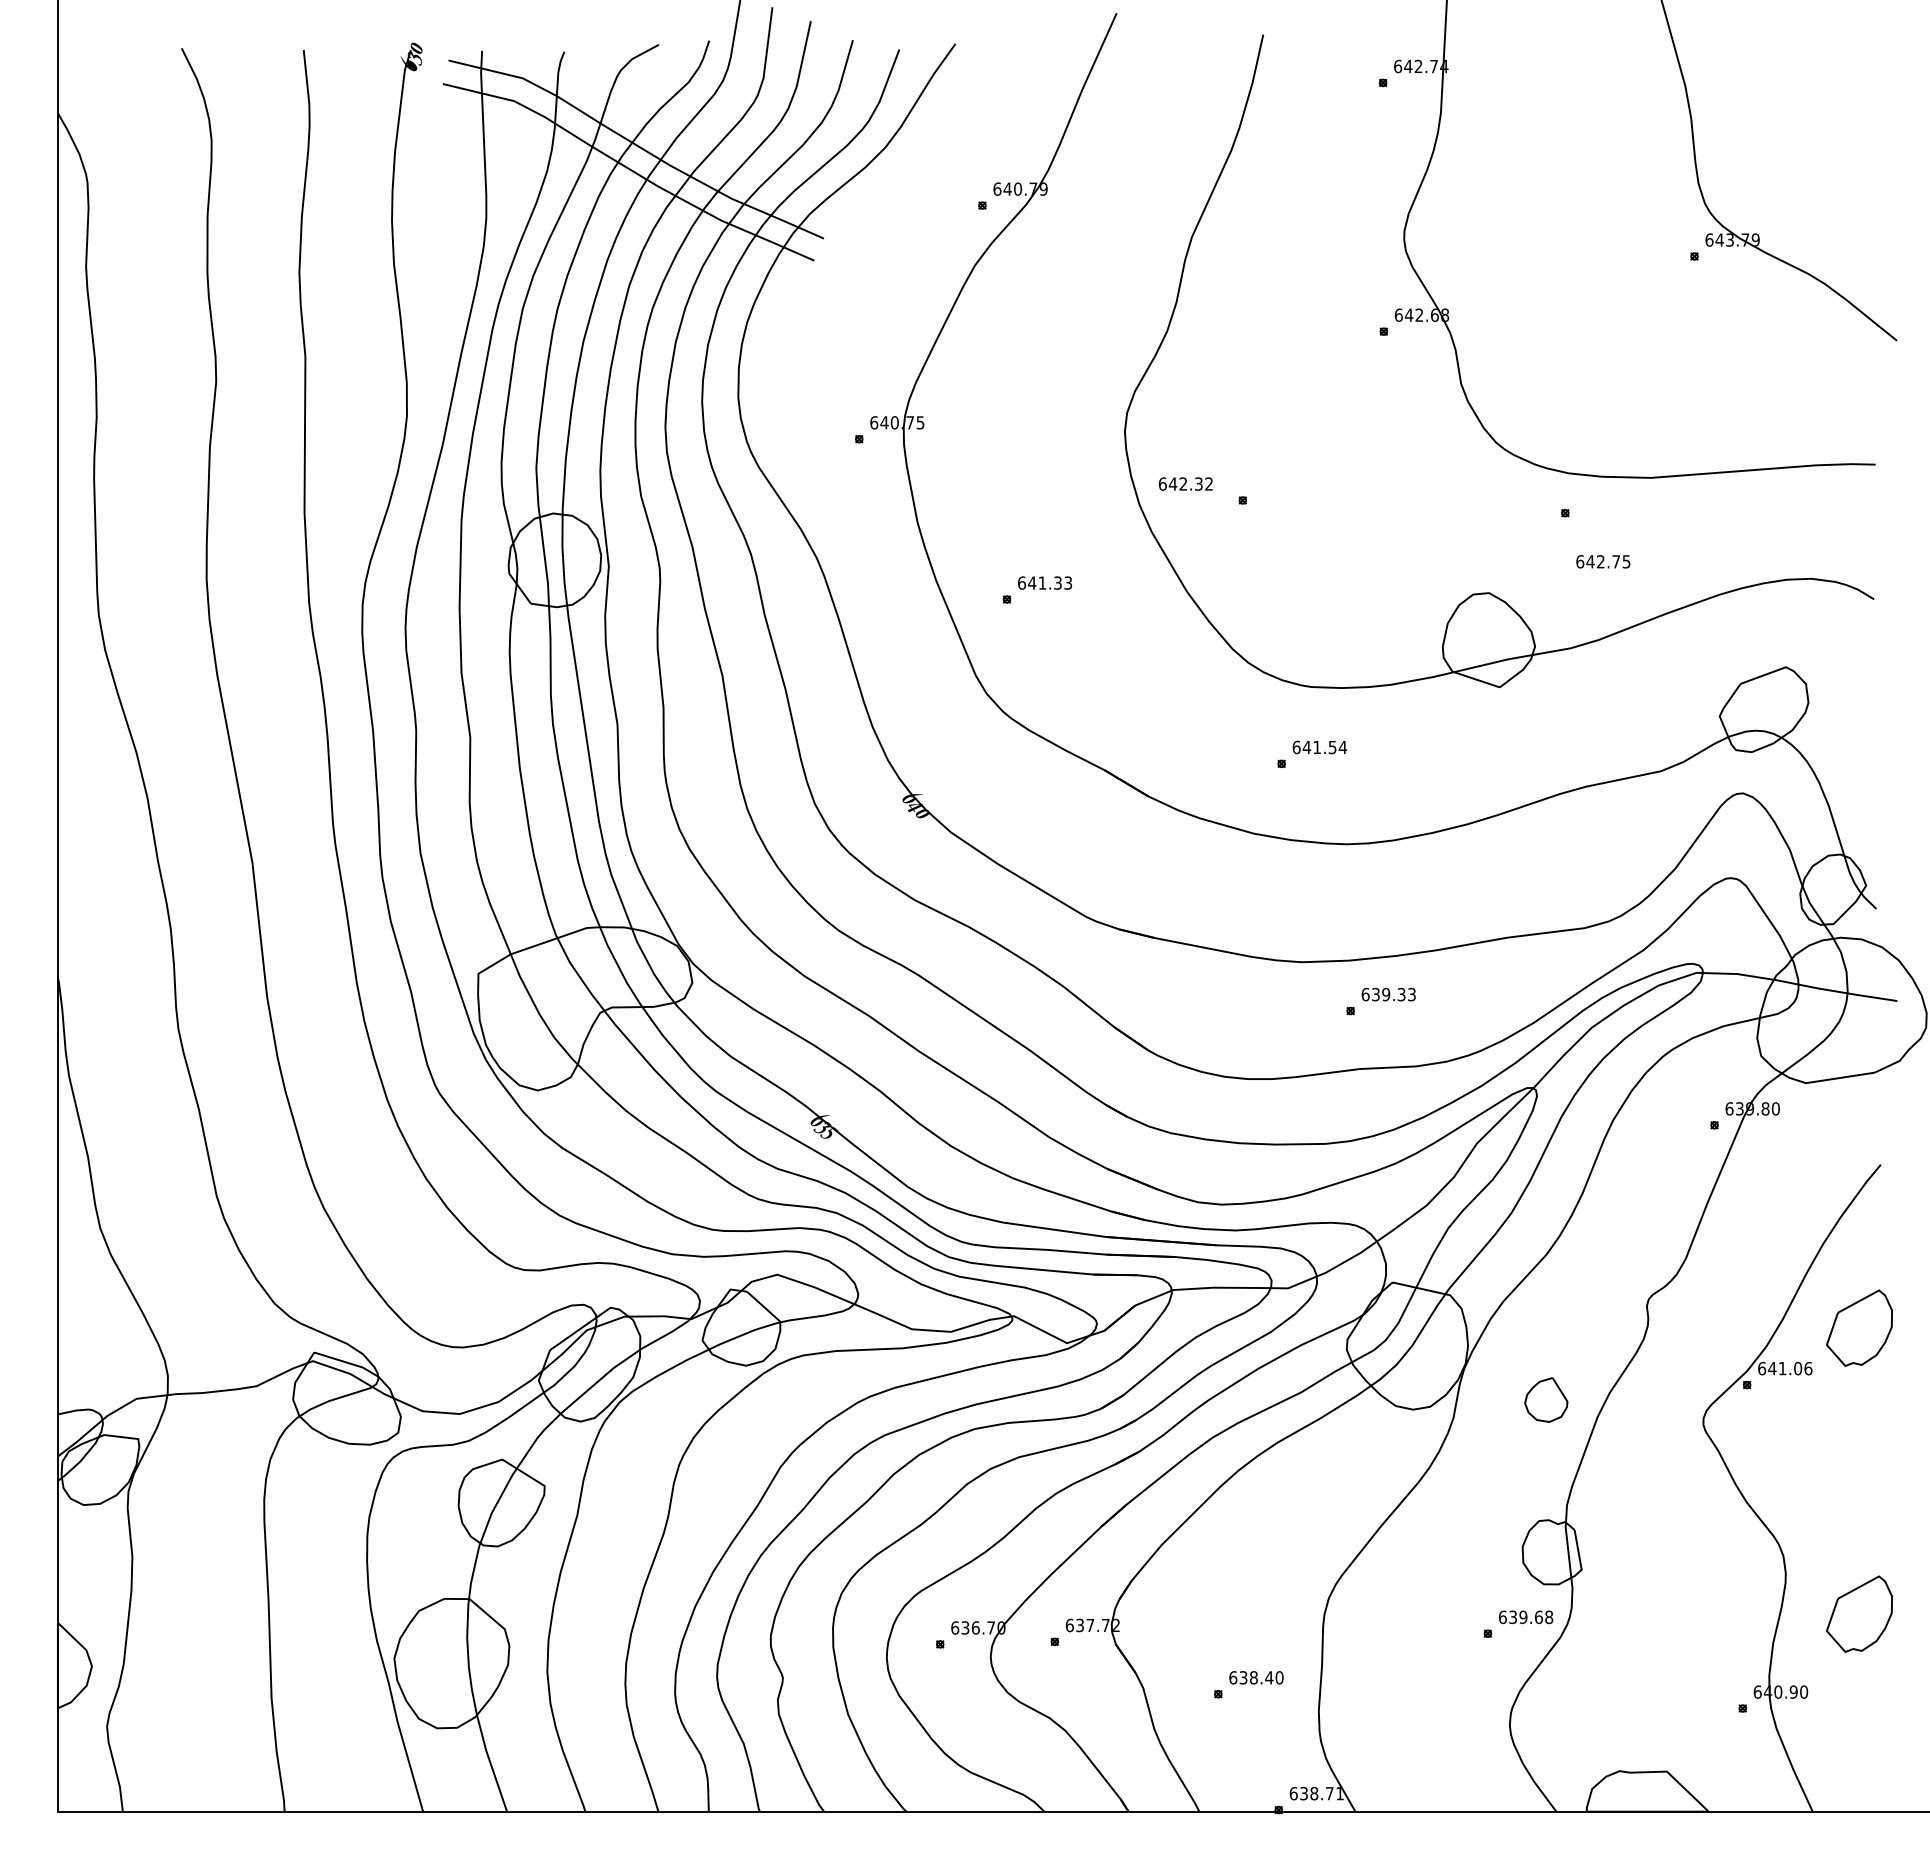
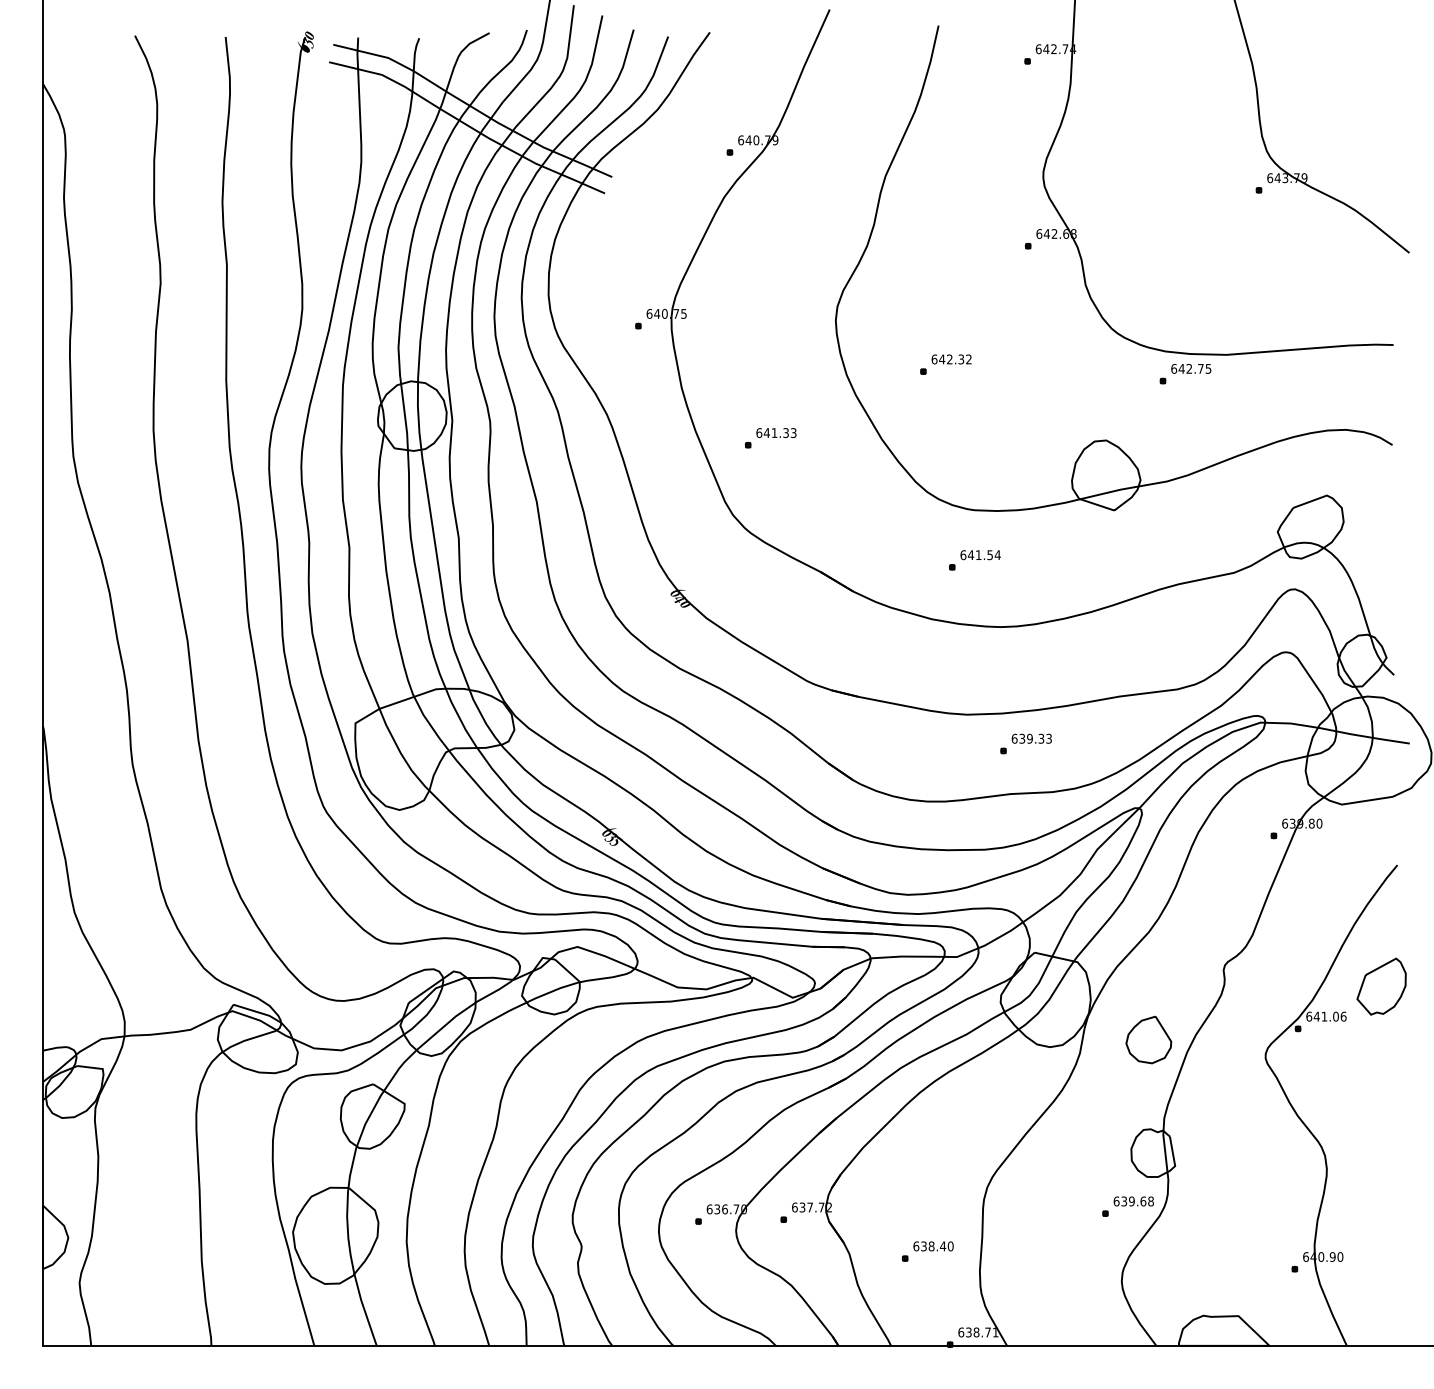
text: (1185, 483) -> (951, 359), moved
text: (1603, 561) -> (1191, 368), moved
part: (1546, 1399) -> (1149, 1039), size x1.43
part: (1859, 1613) -> (1381, 1198), removed

